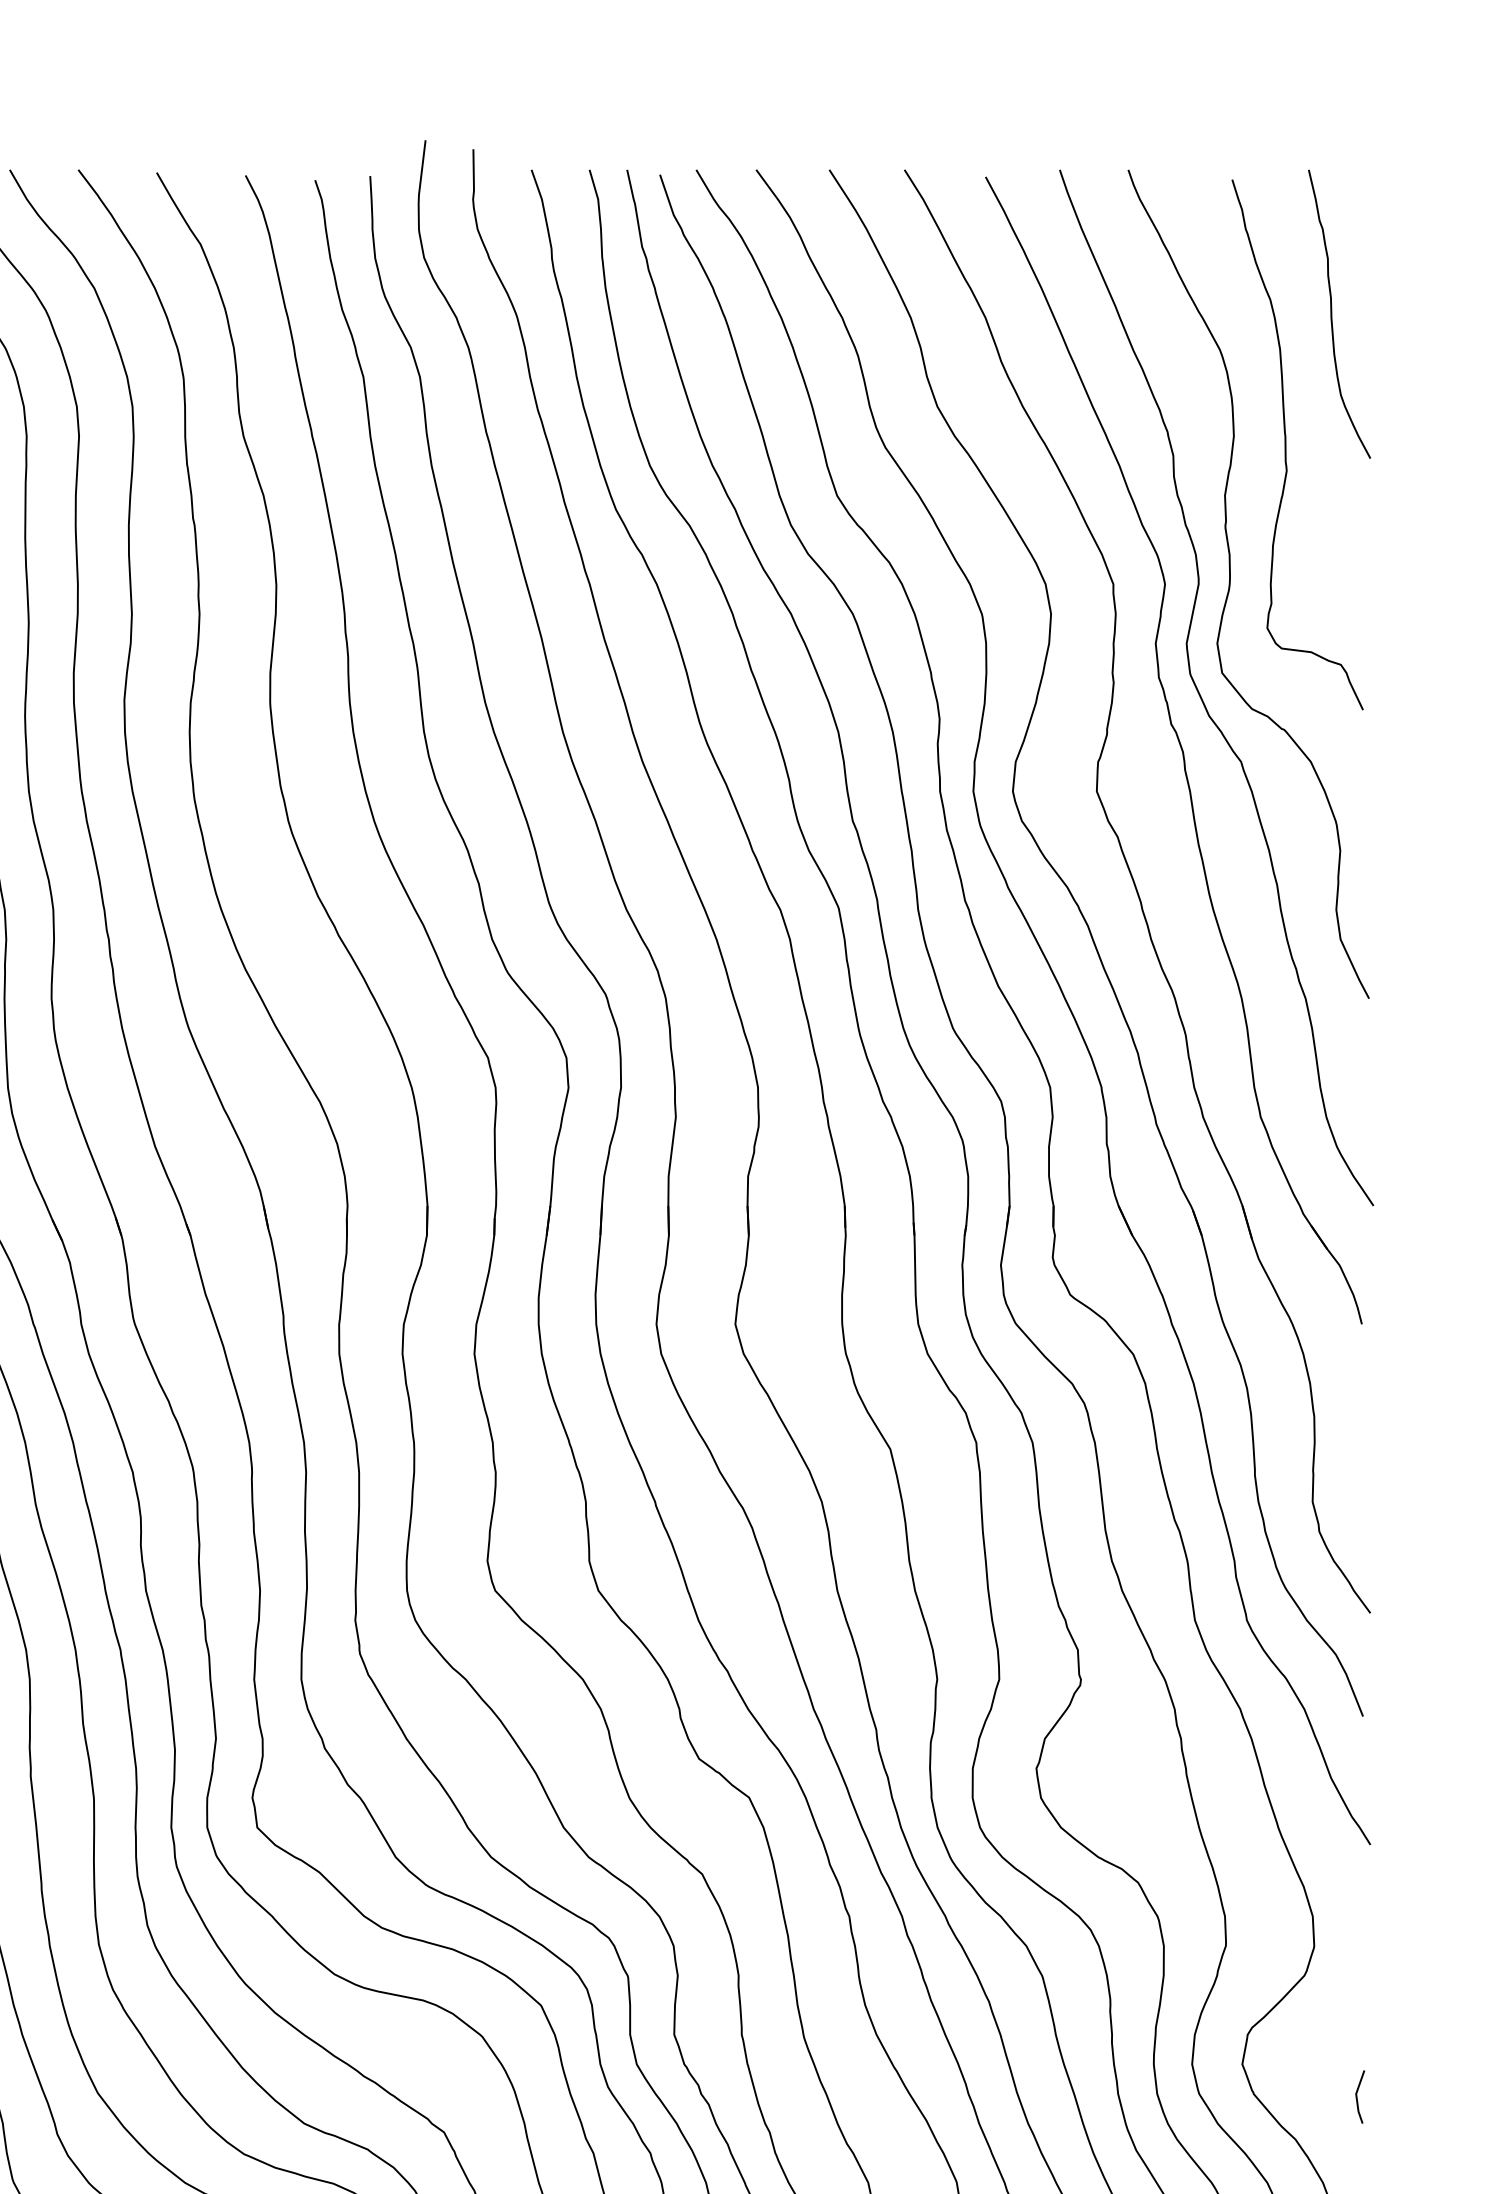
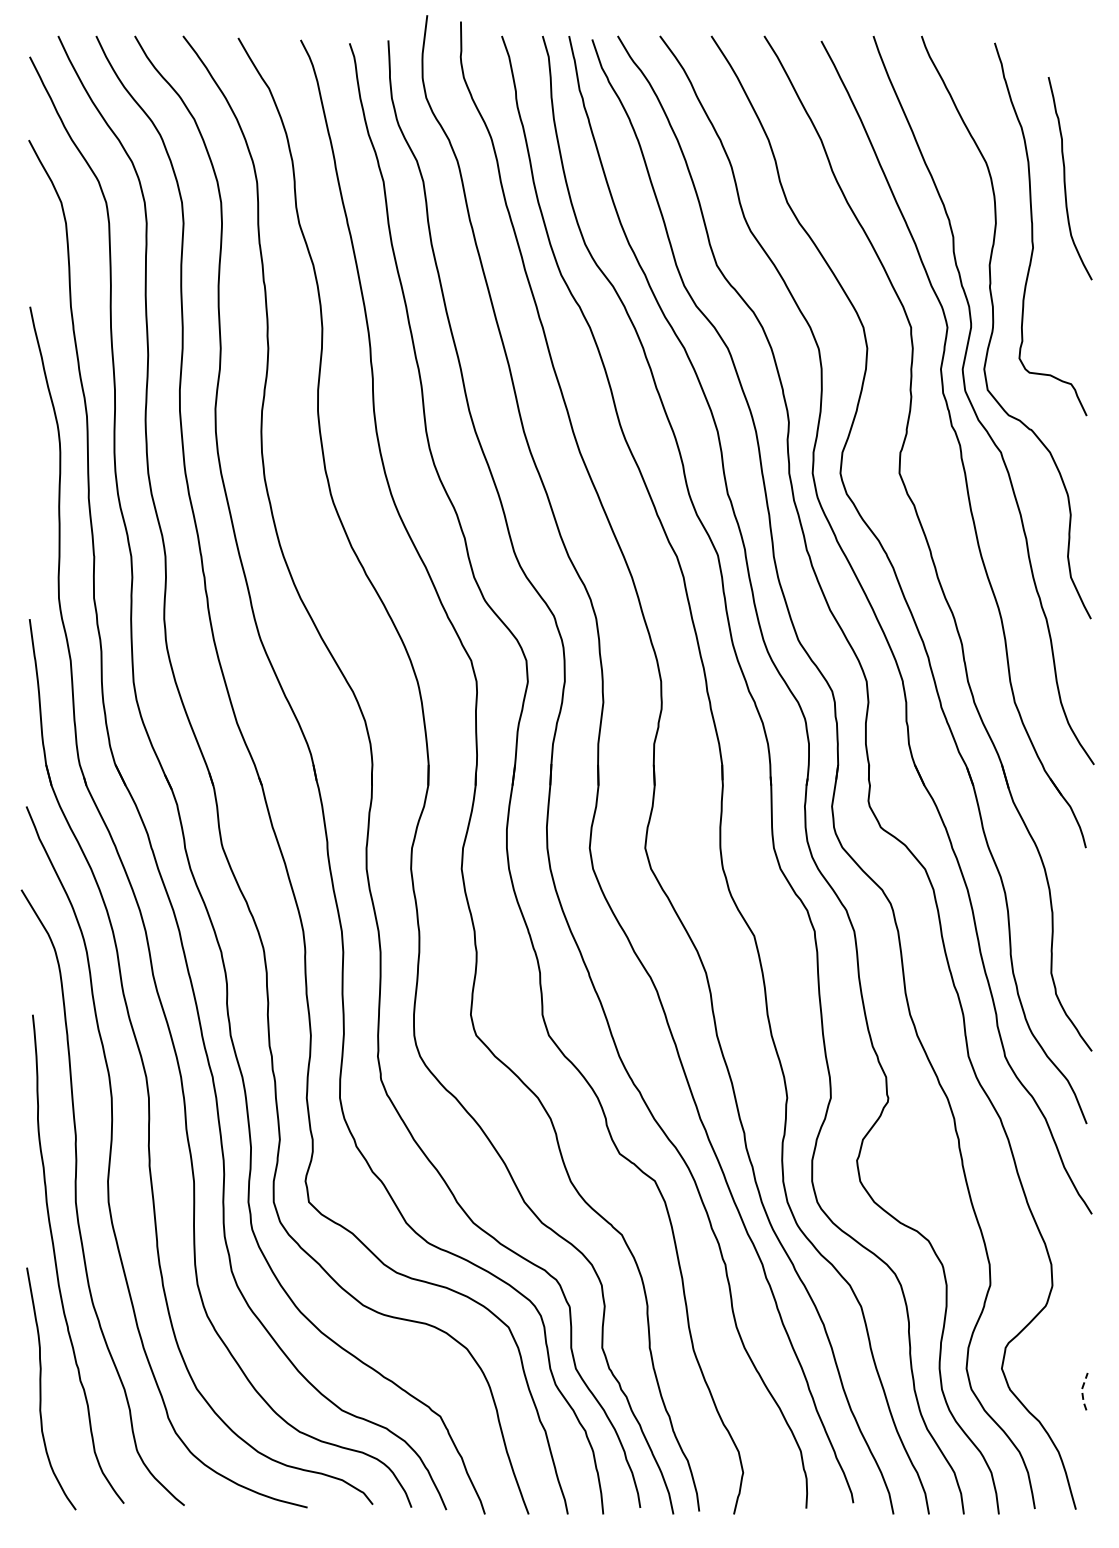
curve: (1332, 314) -> (1065, 178), moved
line: (1356, 2096) -> (1082, 1391), solid -> dashed

